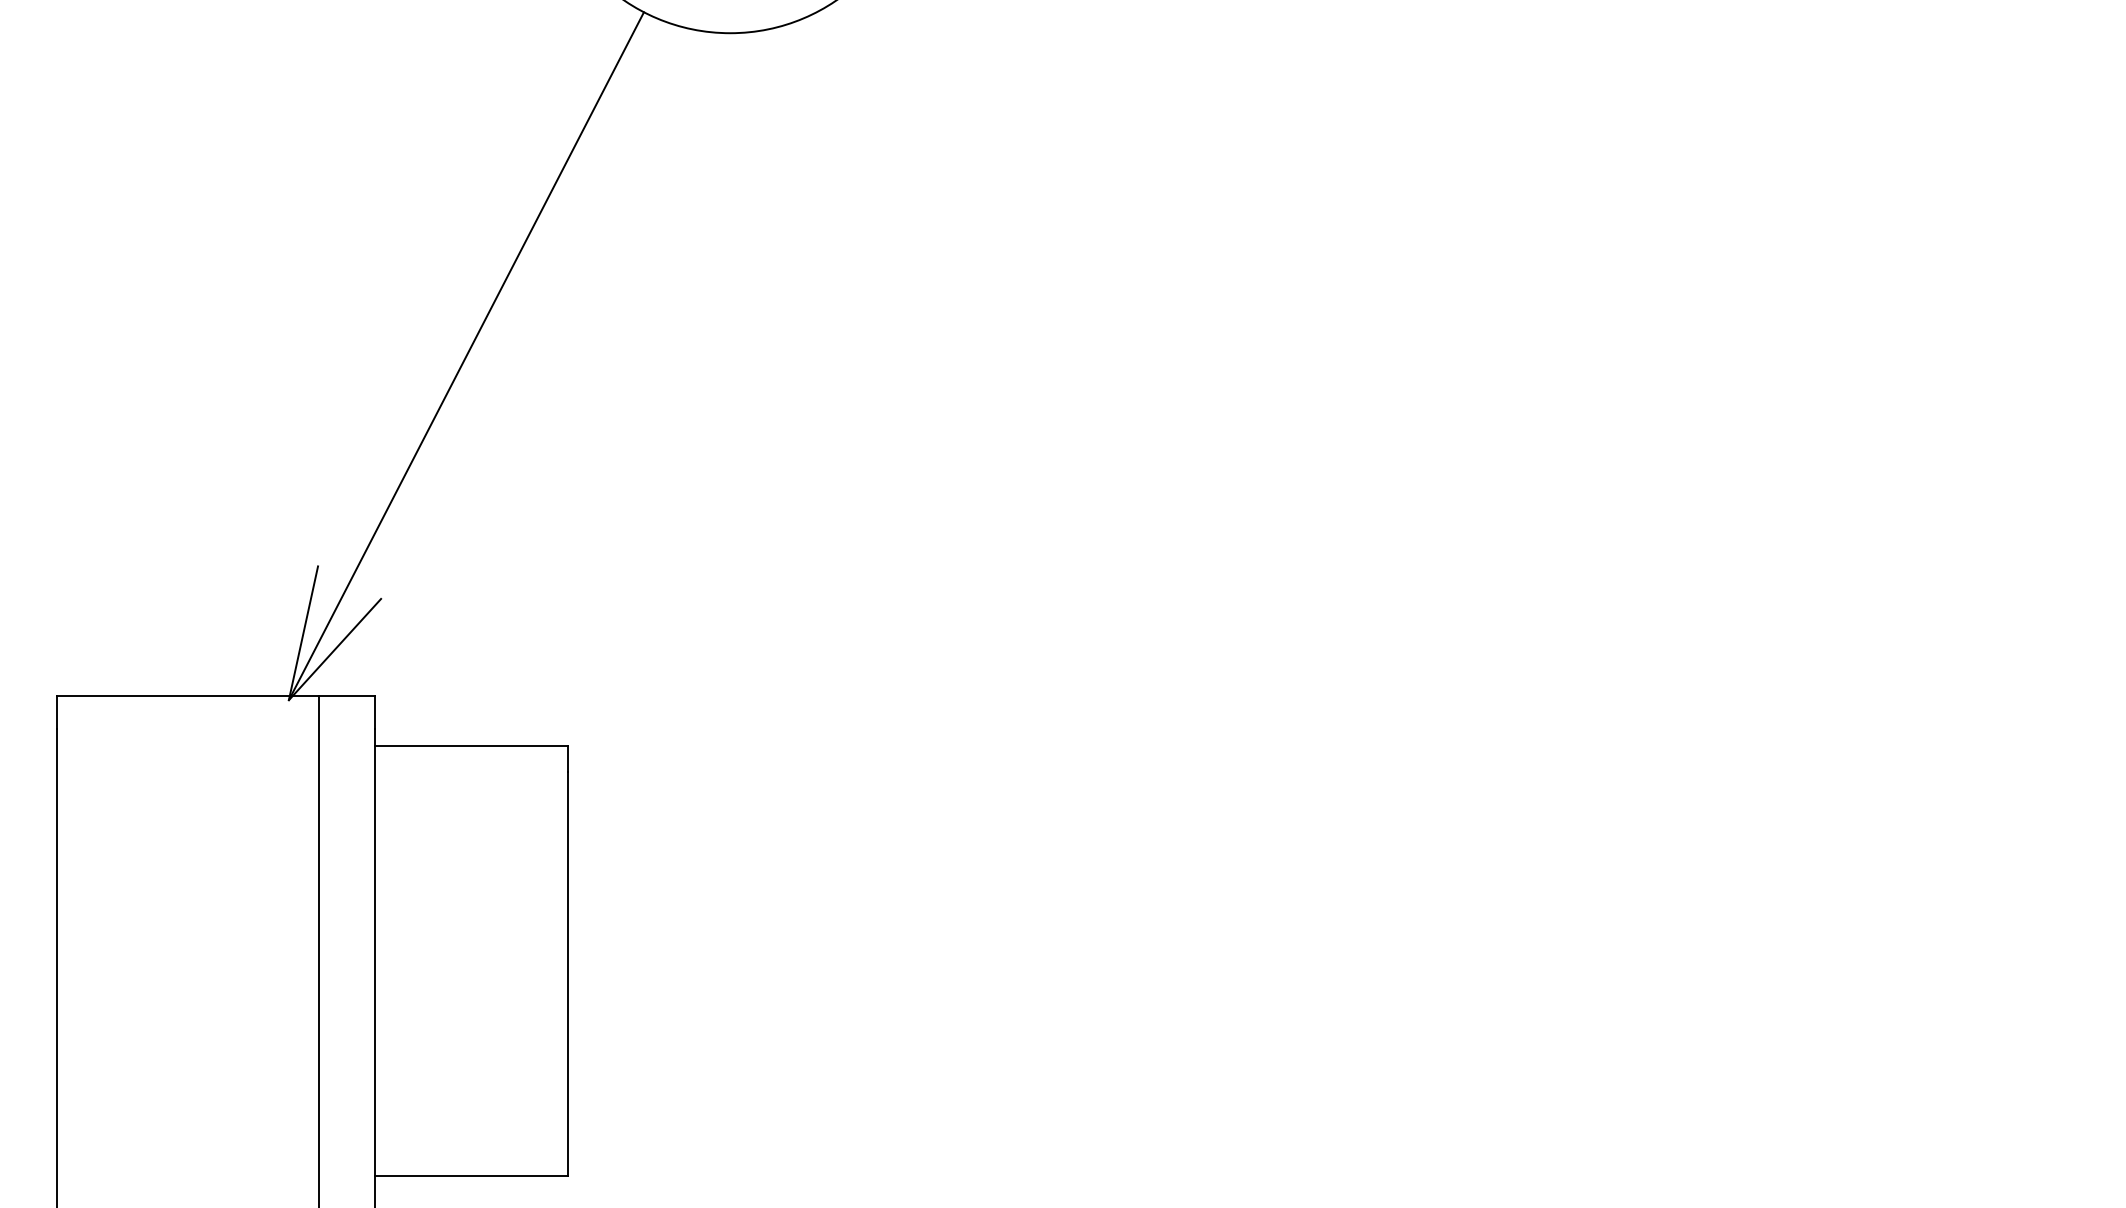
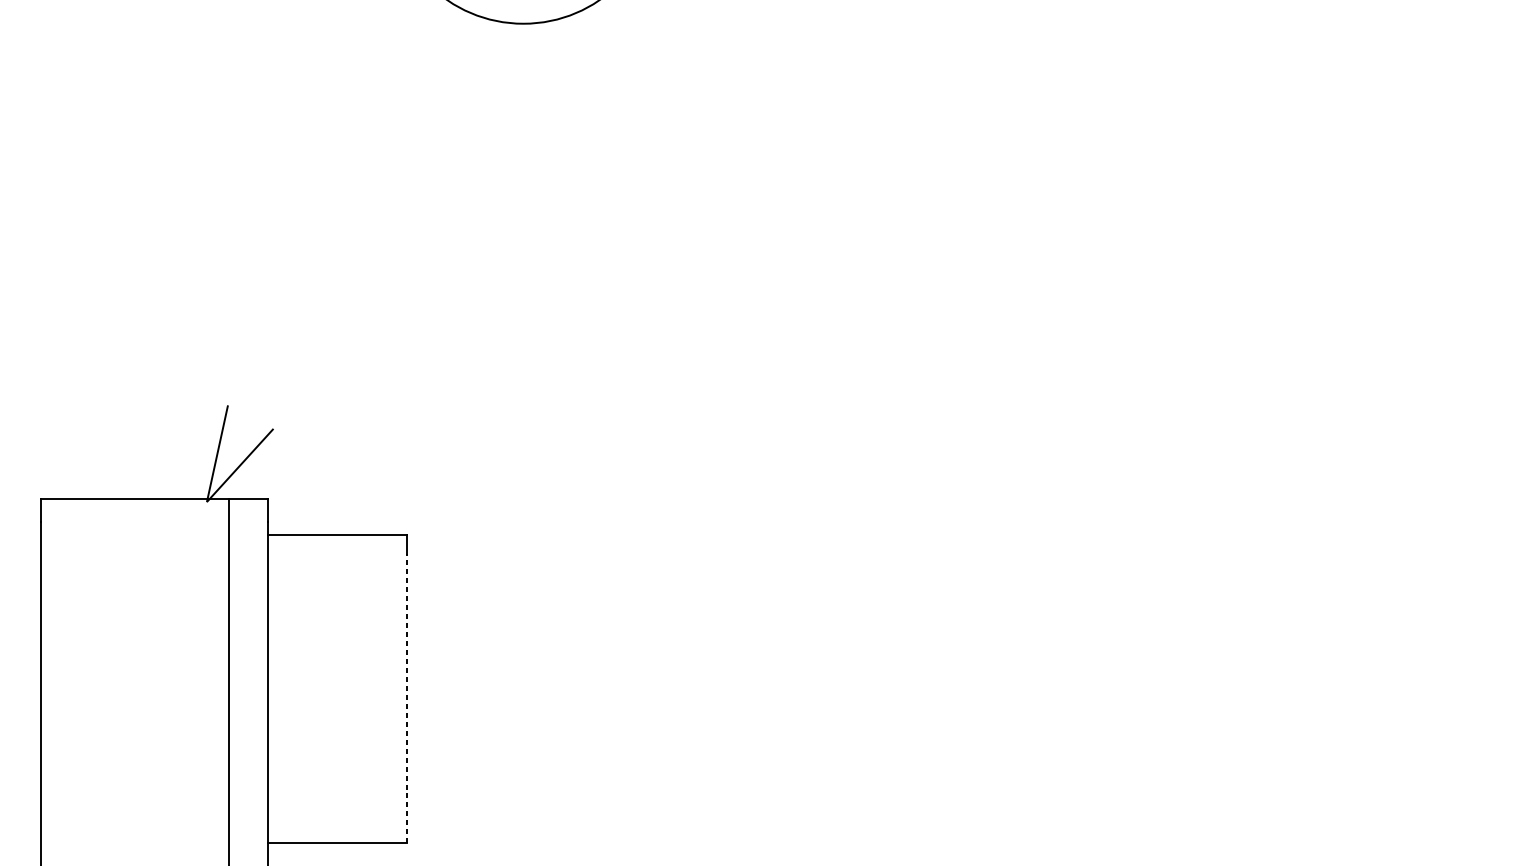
line: (465, 356) -> (333, 255), removed
line: (567, 973) -> (406, 697), solid -> dashed

